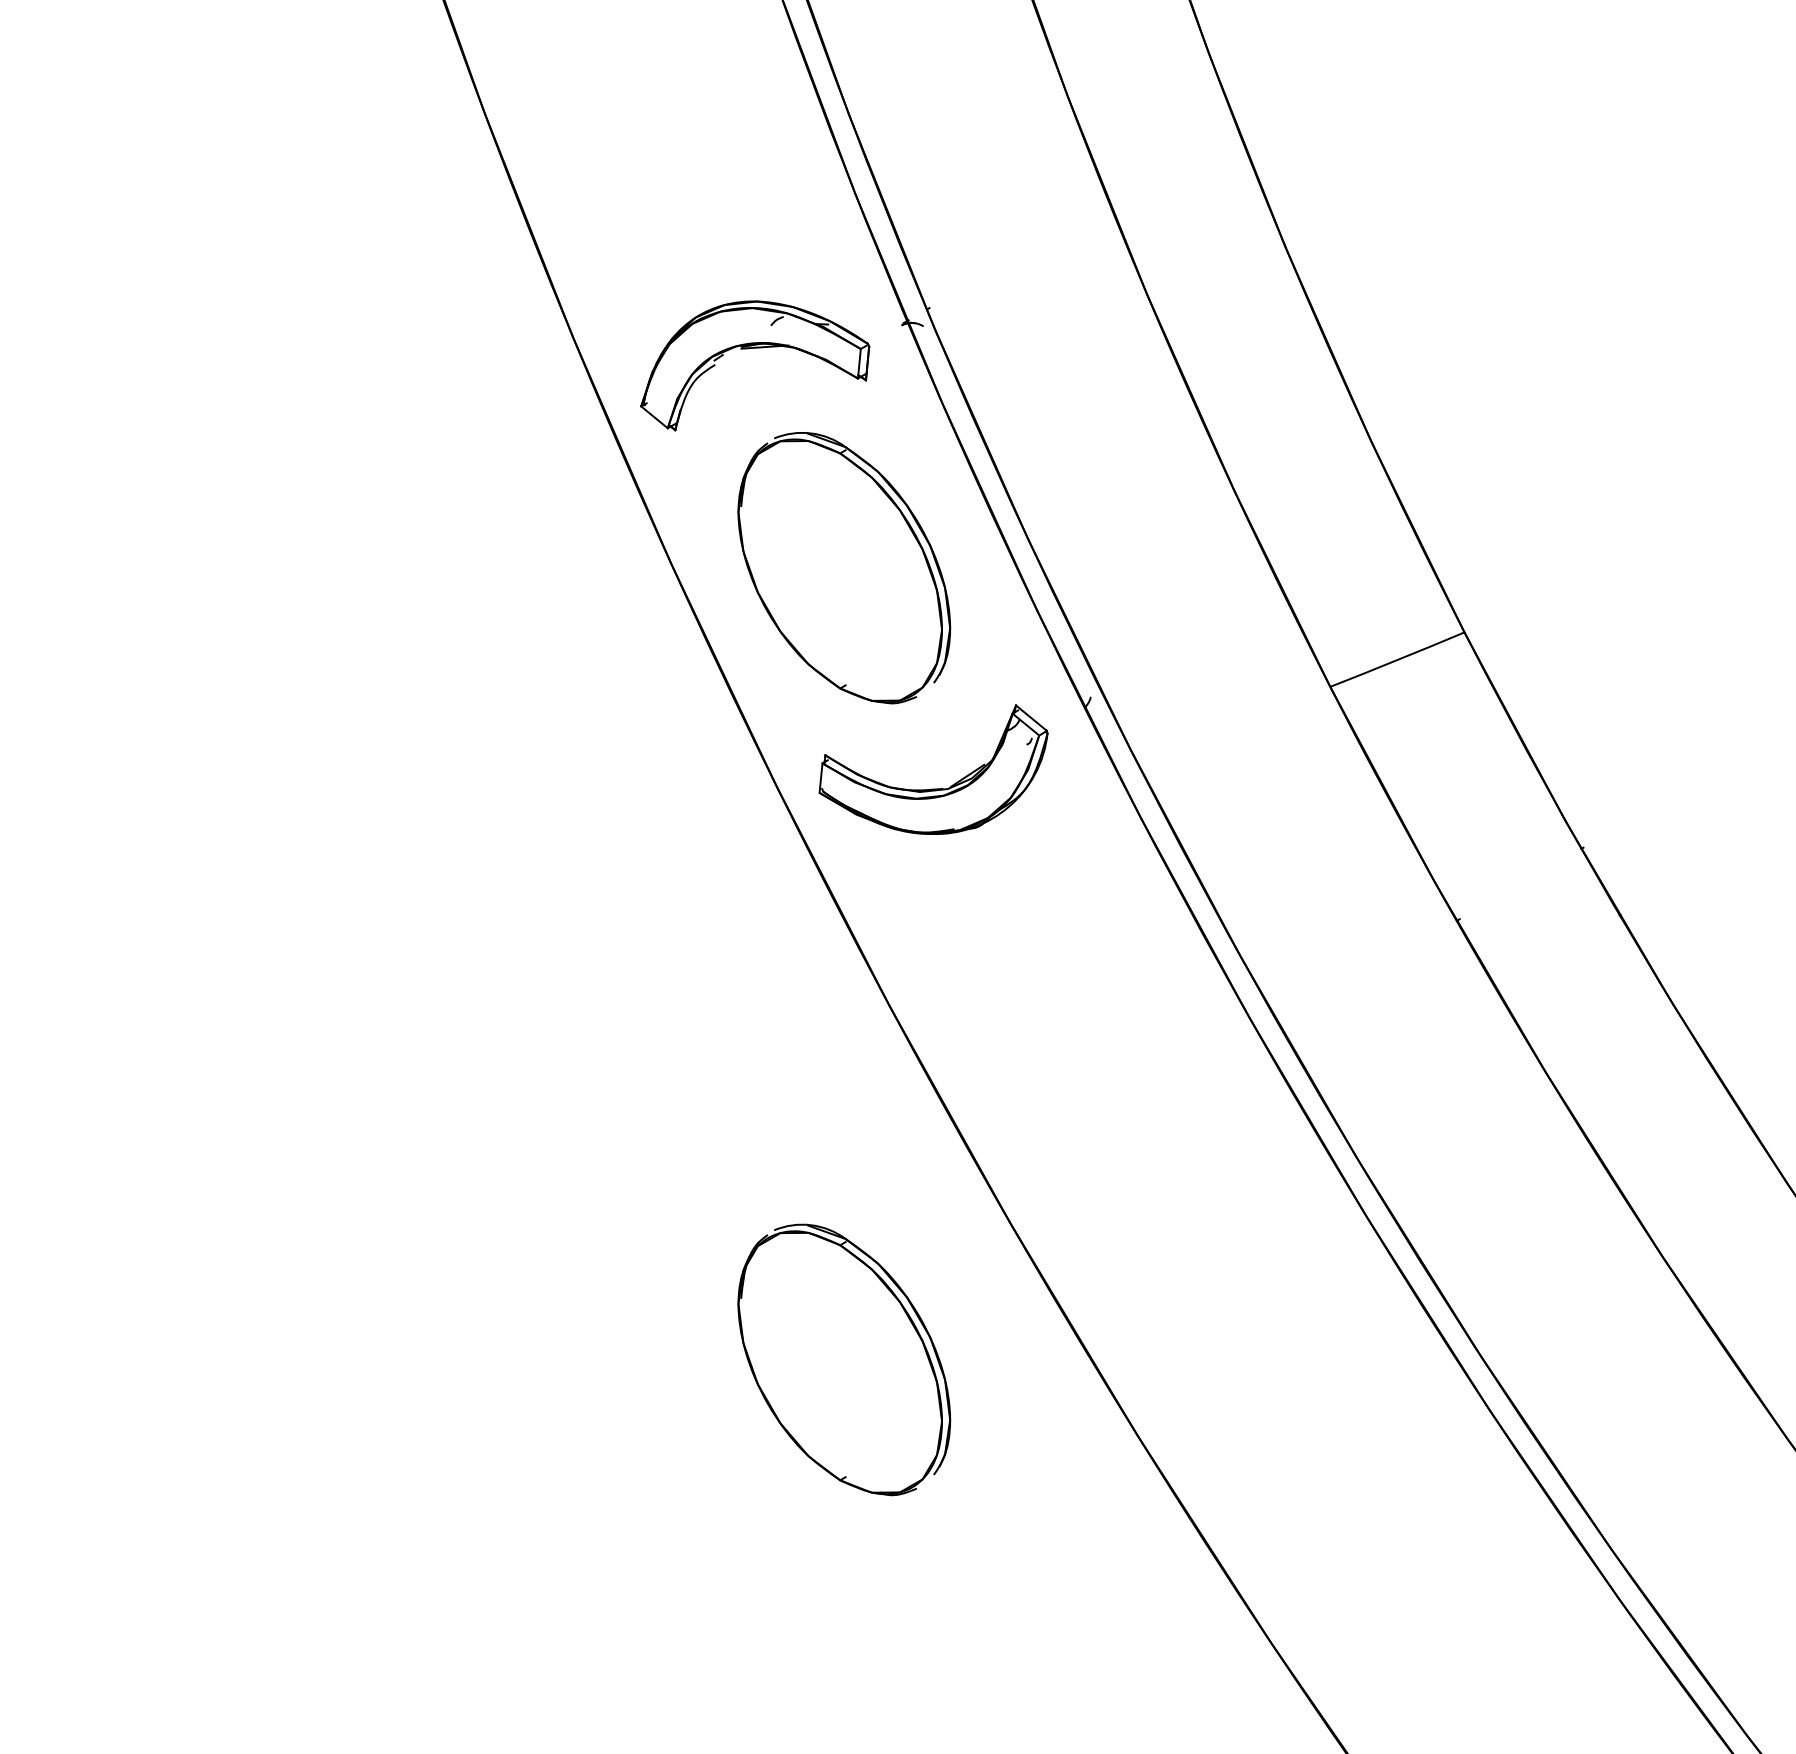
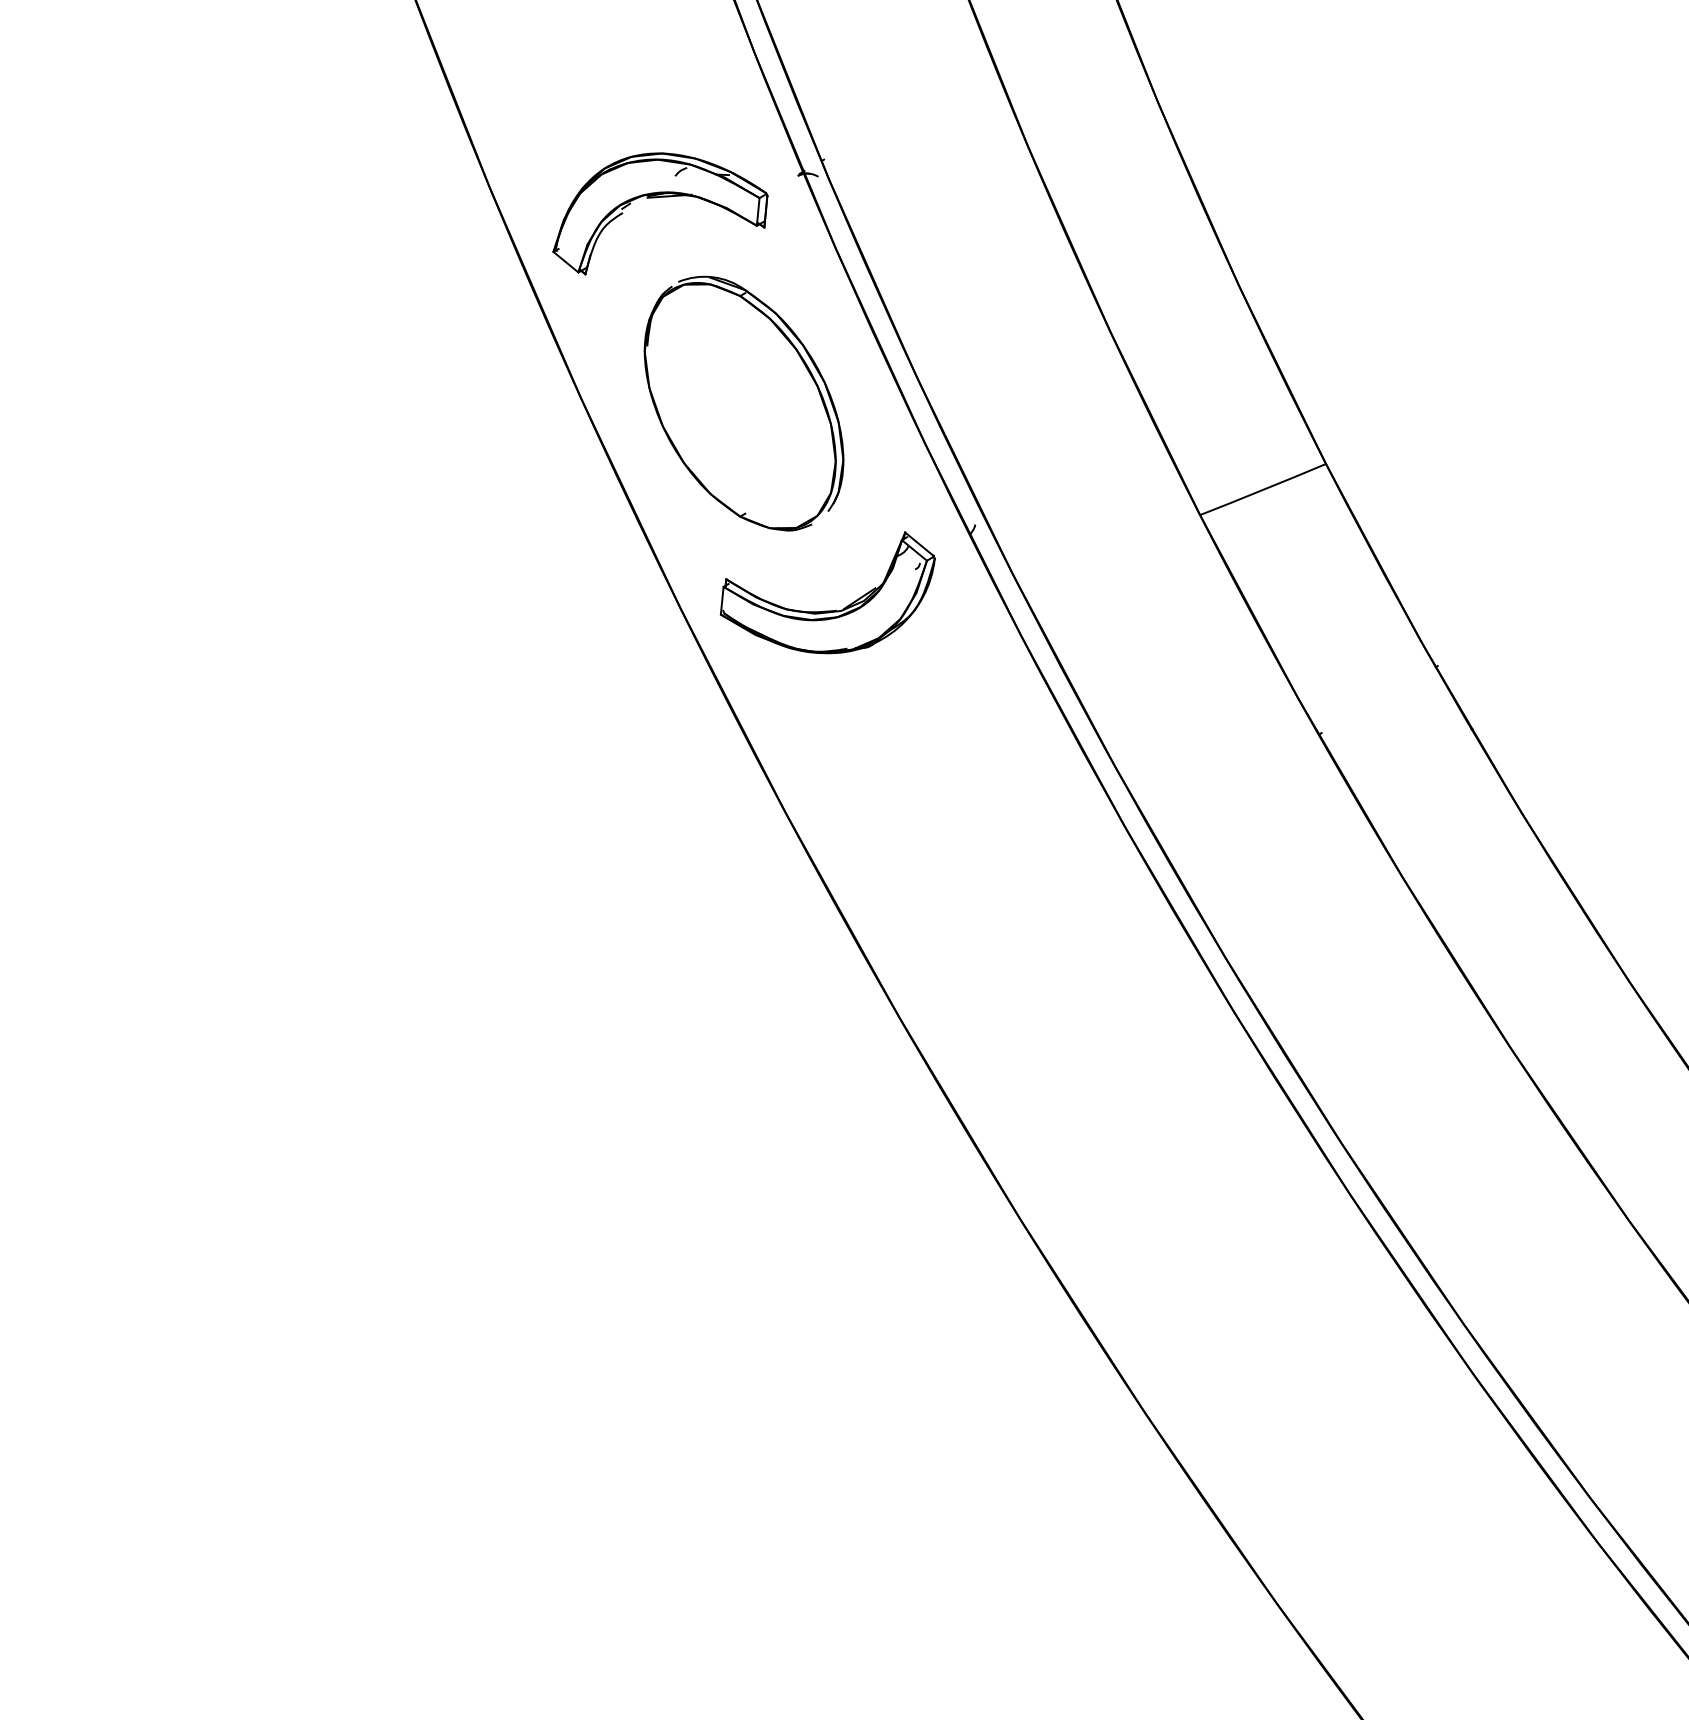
part: (843, 1359) -> (743, 1146), removed

